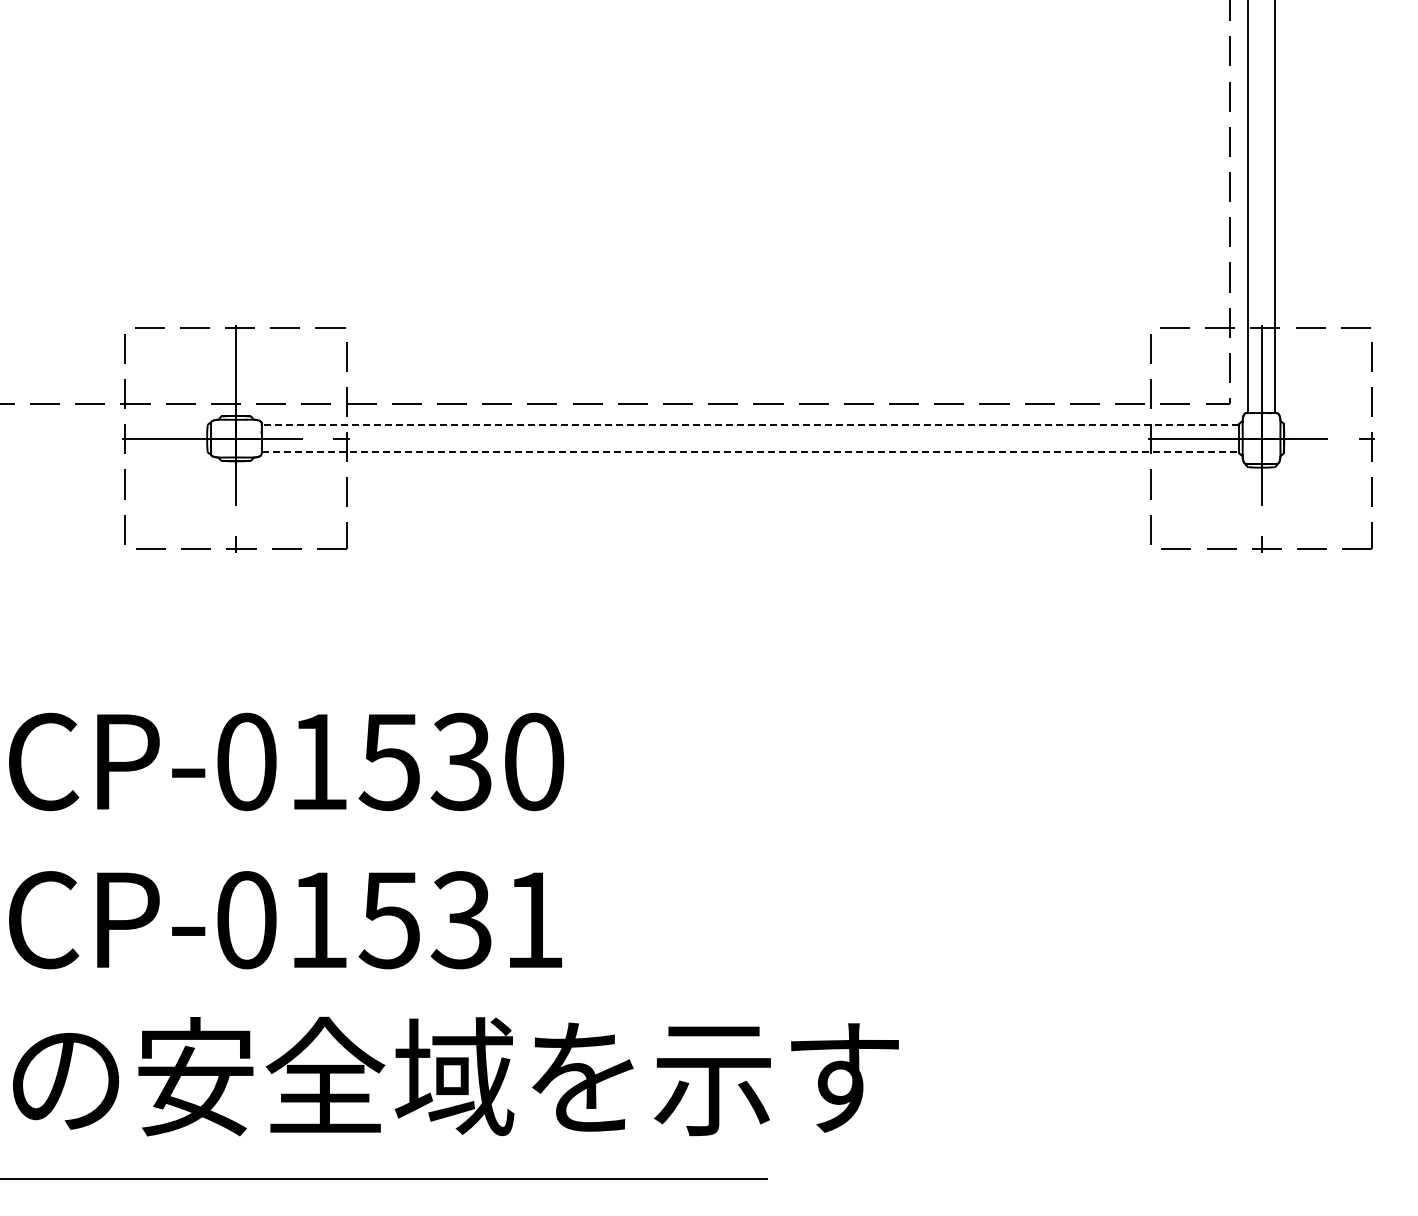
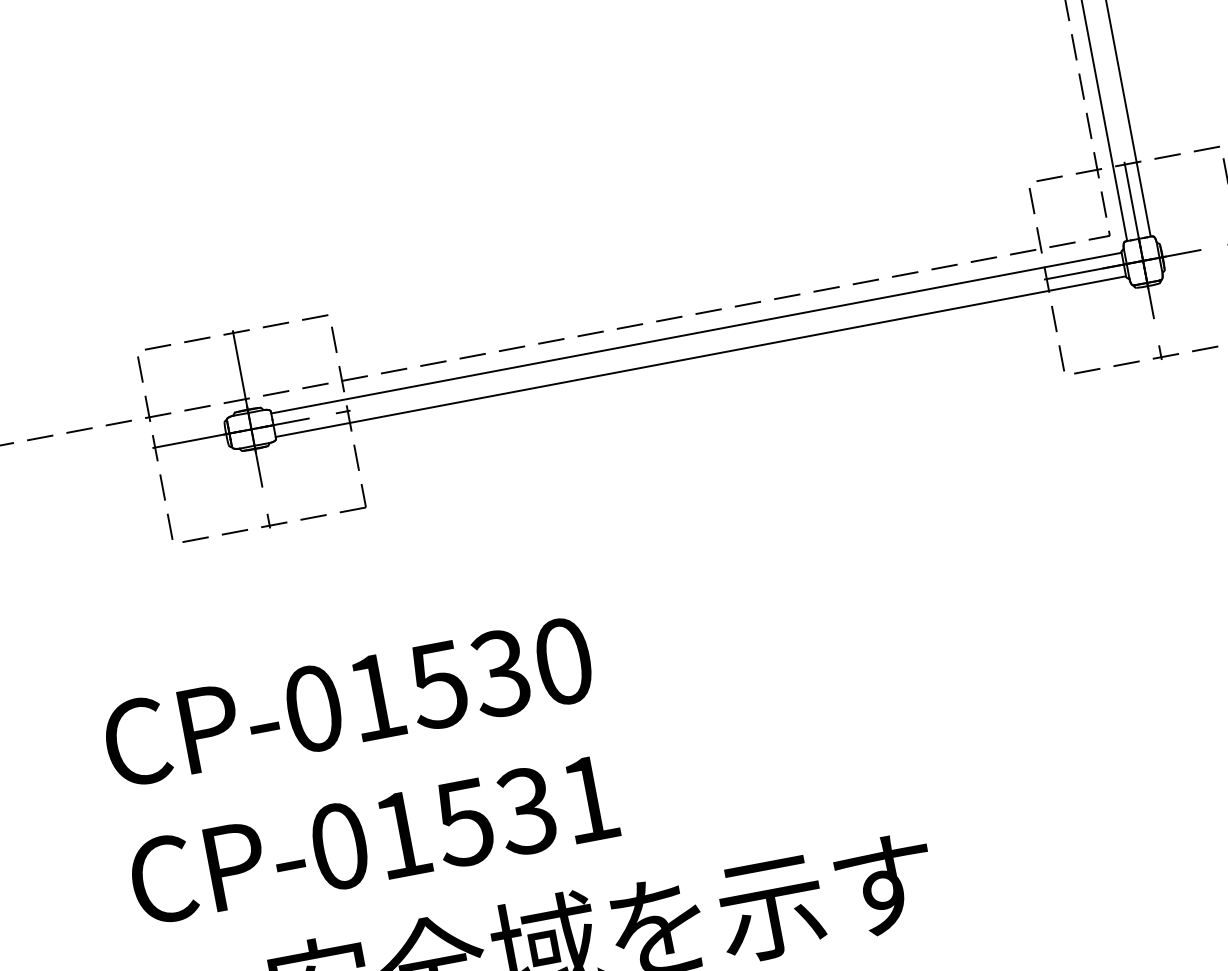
line: (750, 425) -> (696, 333), dashed -> solid
line: (750, 452) -> (700, 356), dashed -> solid

